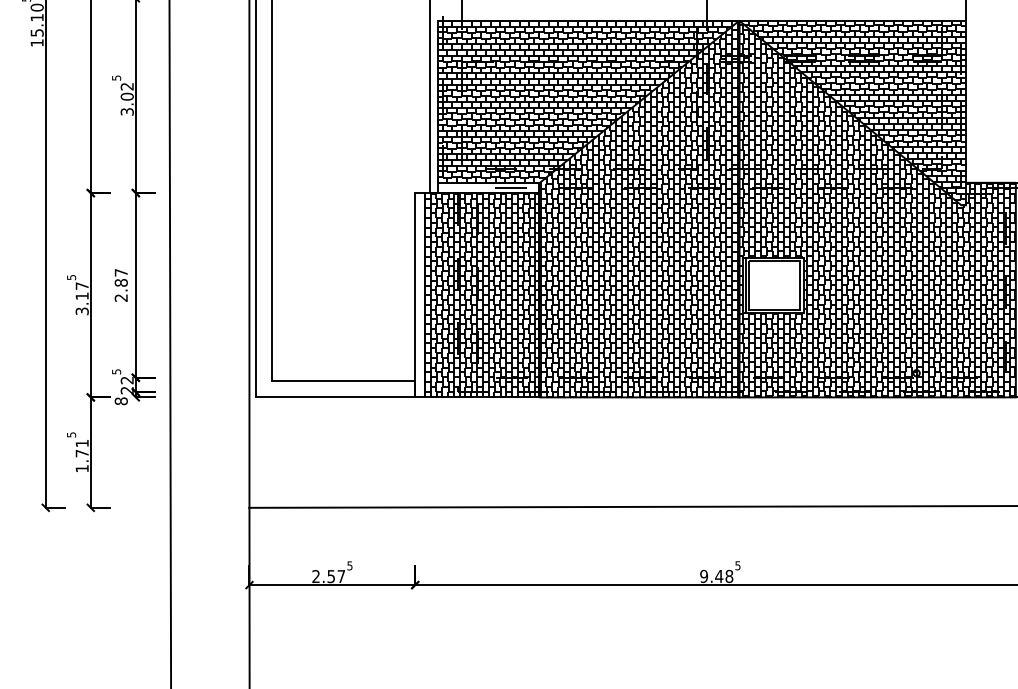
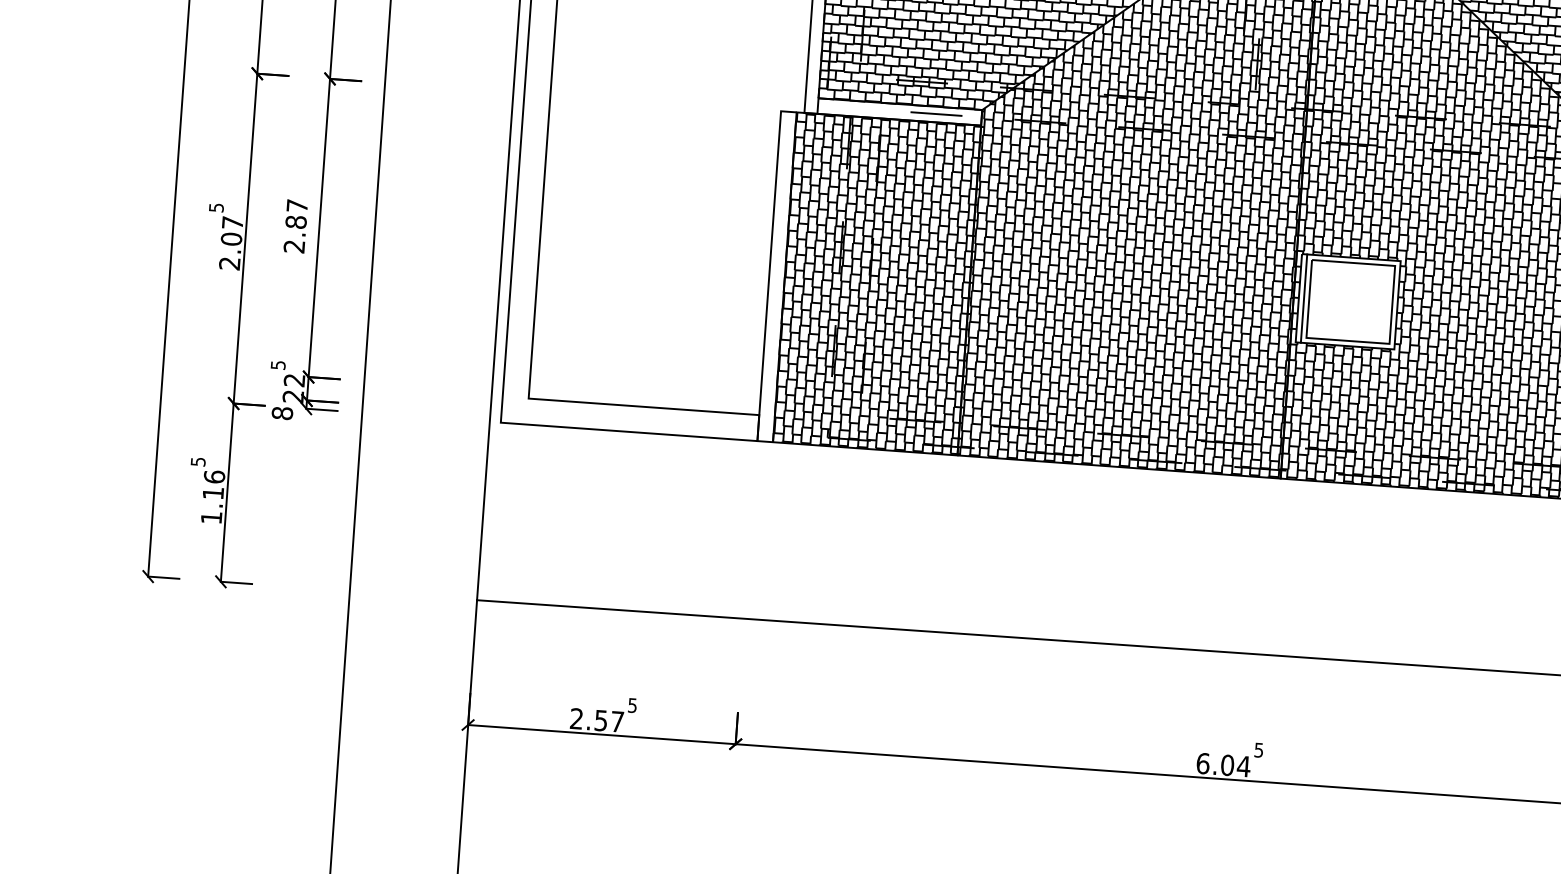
text: (81, 303) -> (229, 250), 3.17 -> 2.07
text: (81, 448) -> (212, 484), 1.71 -> 1.16
text: (716, 576) -> (1223, 765), 9.48 -> 6.04

